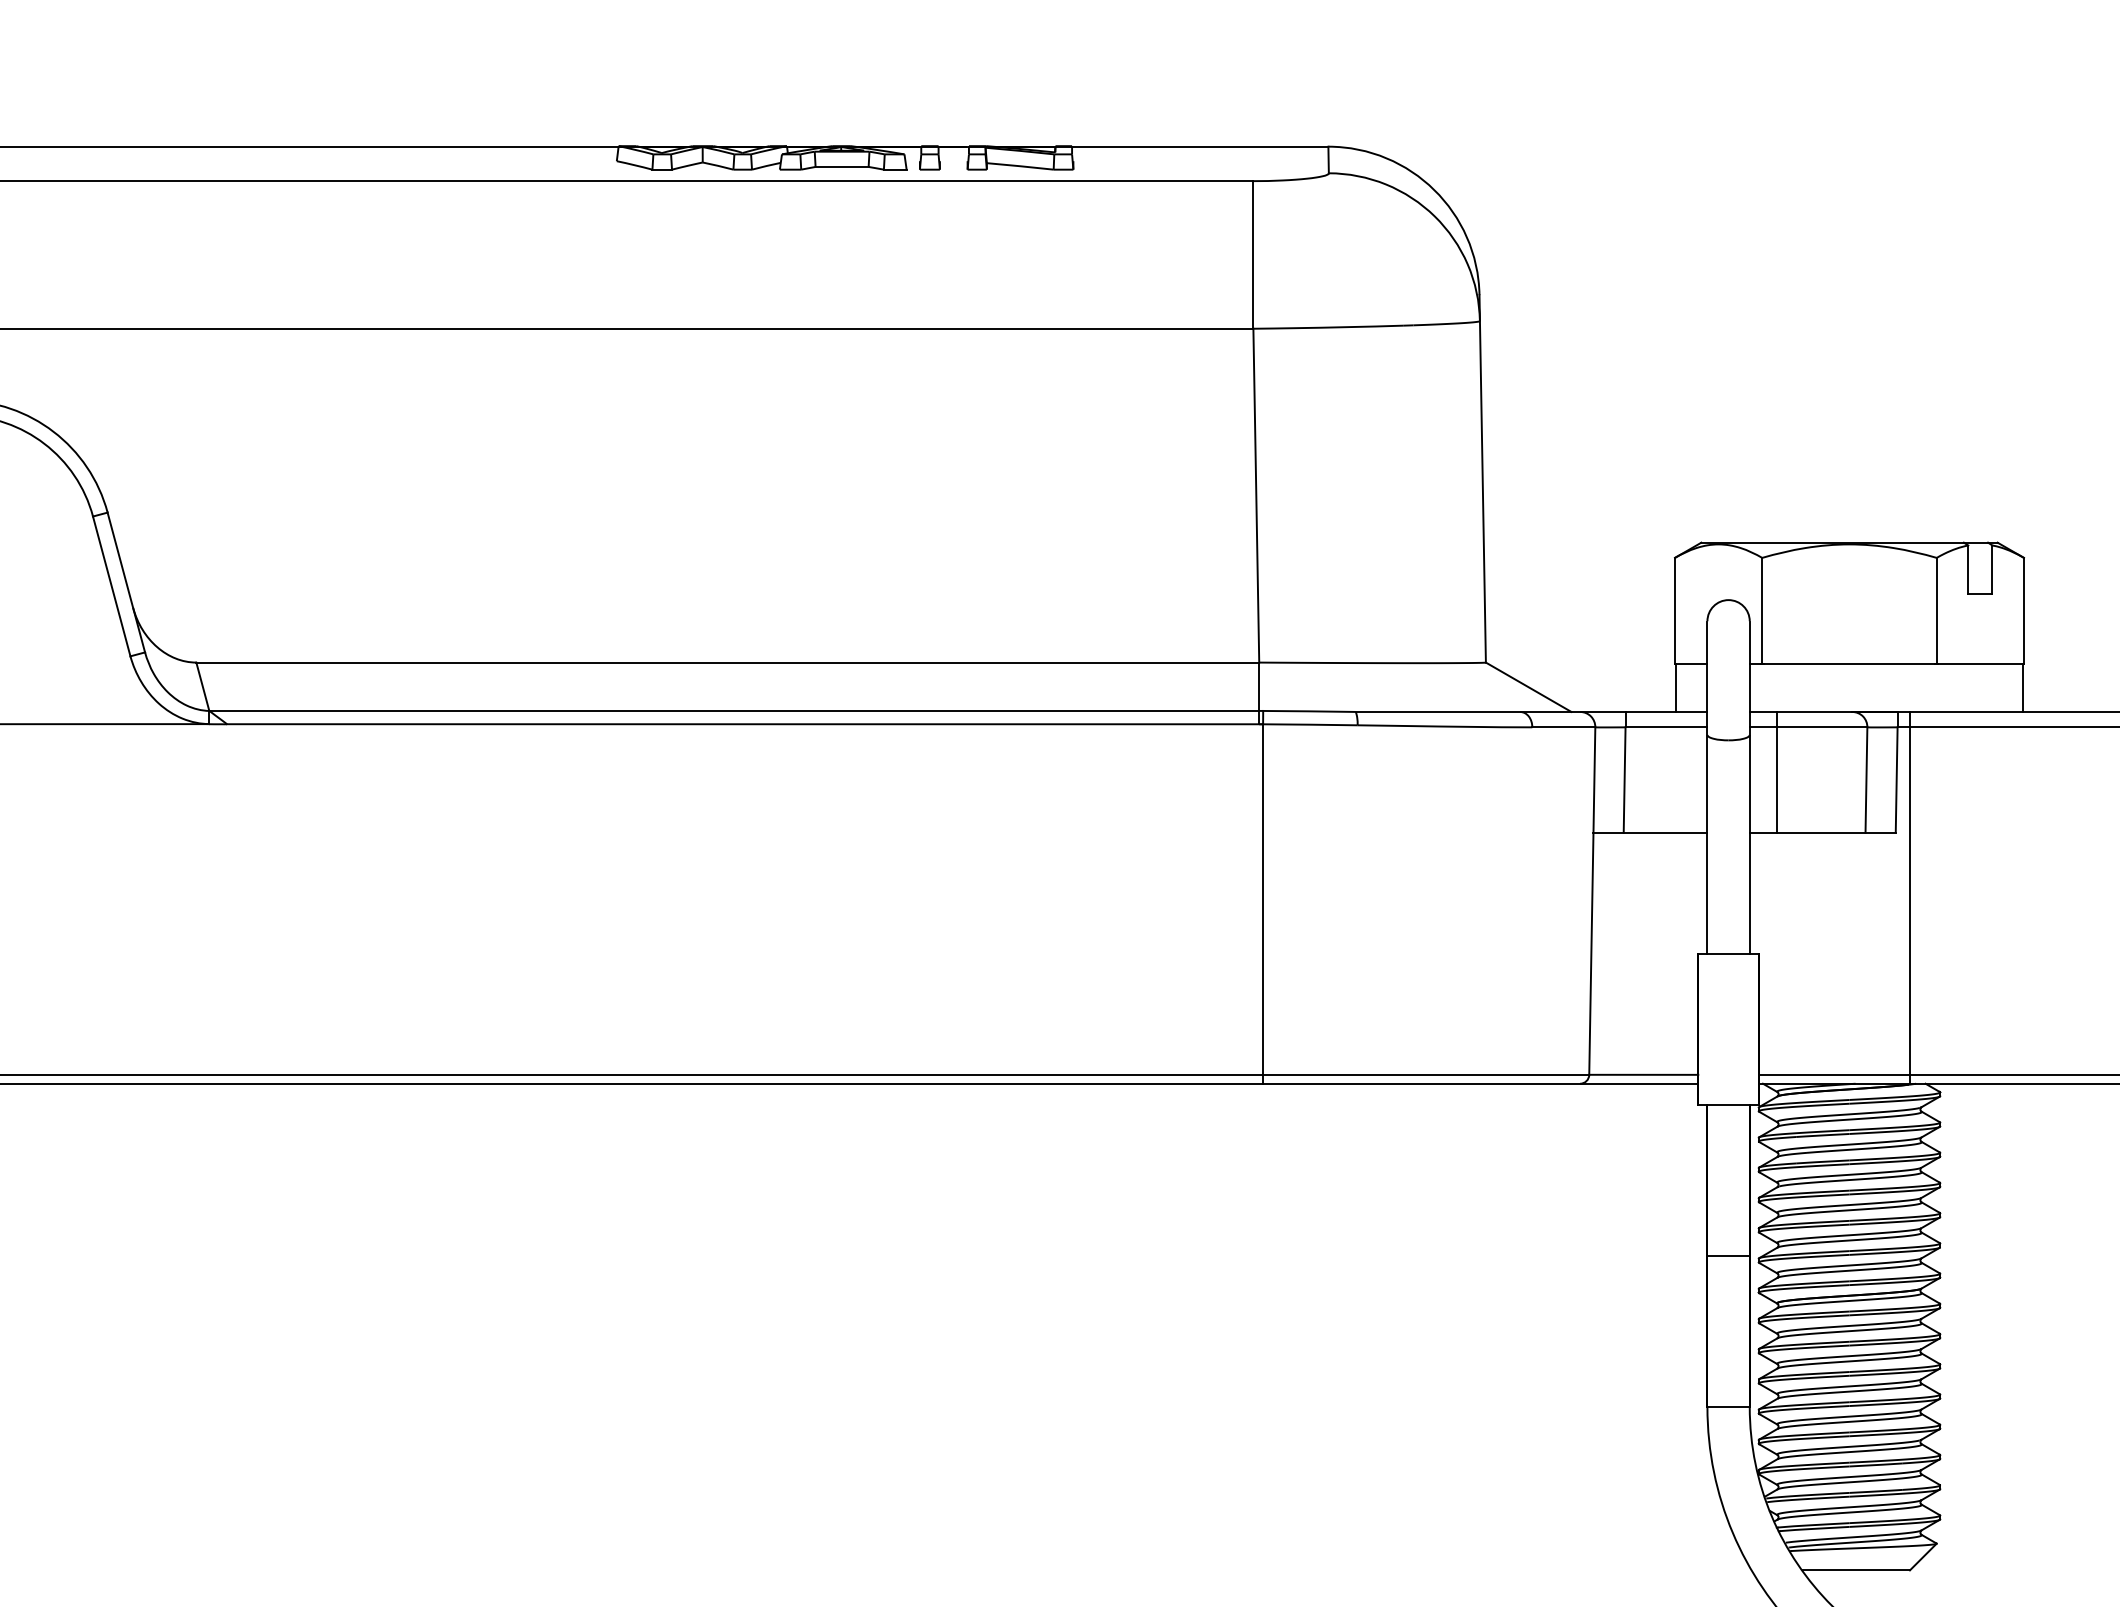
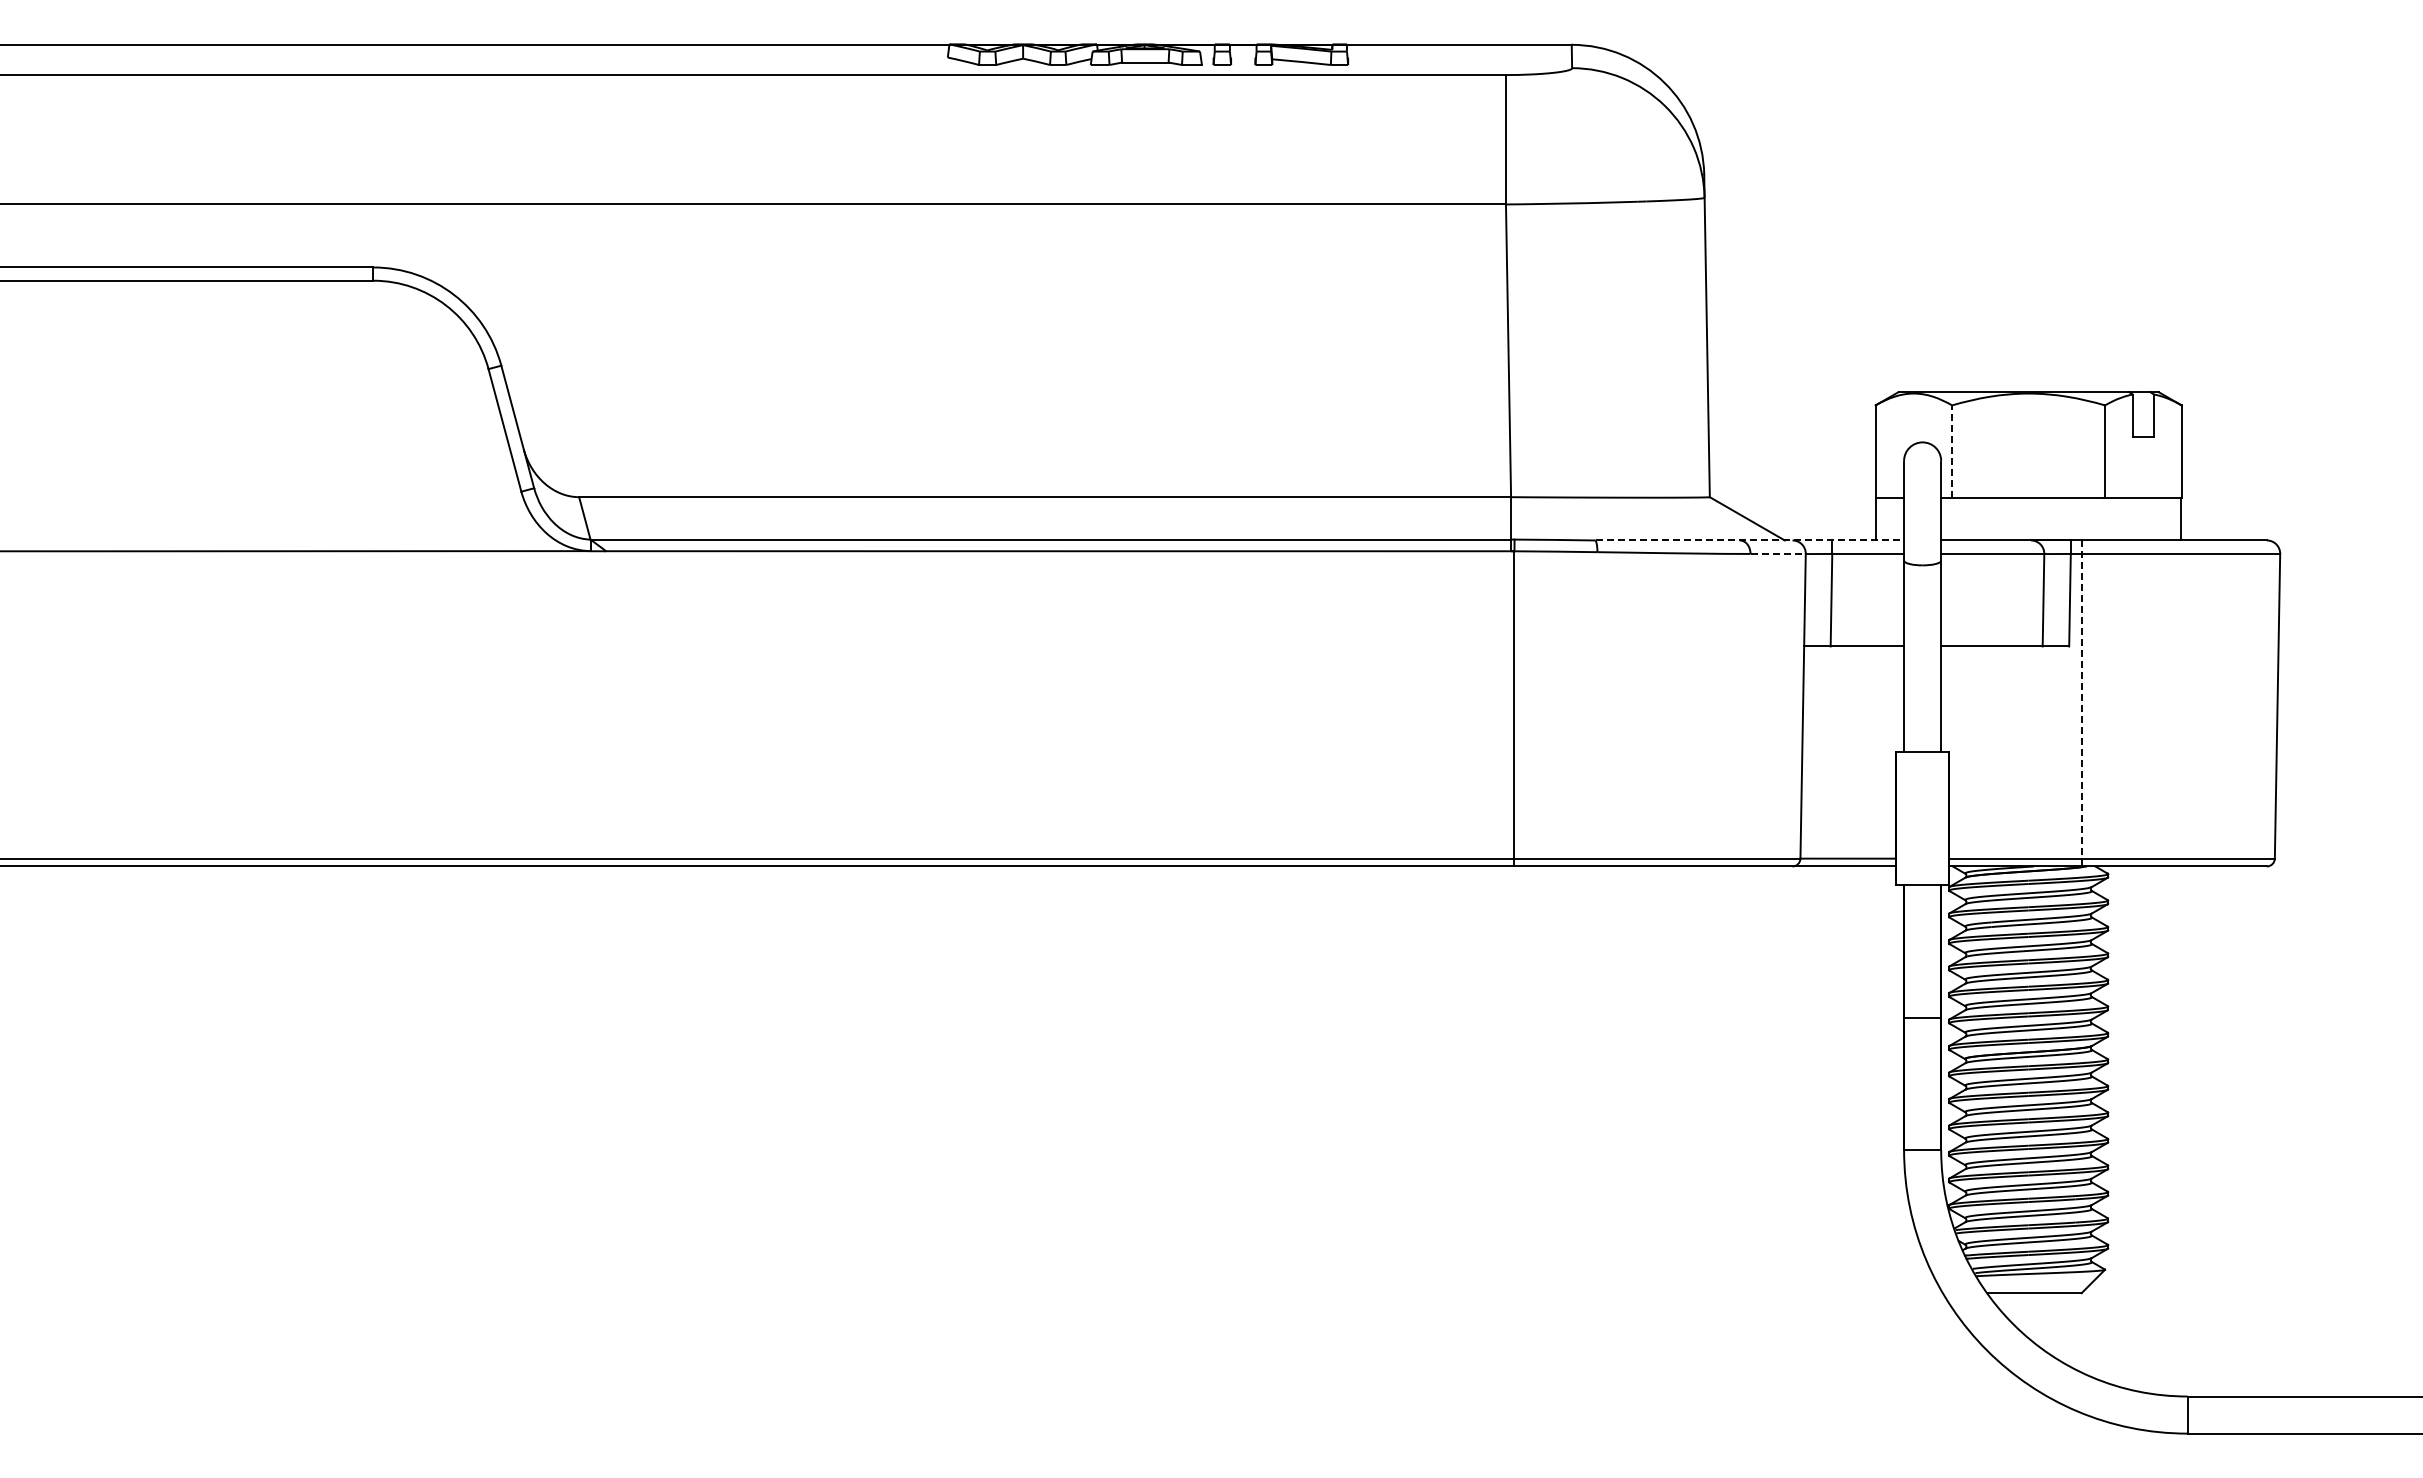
line: (1762, 610) -> (1952, 451), solid -> dashed
line: (1532, 711) -> (1750, 540), solid -> dashed
line: (1564, 726) -> (1778, 553), solid -> dashed
line: (1777, 772) -> (1965, 593), removed
line: (1909, 897) -> (2081, 703), solid -> dashed

